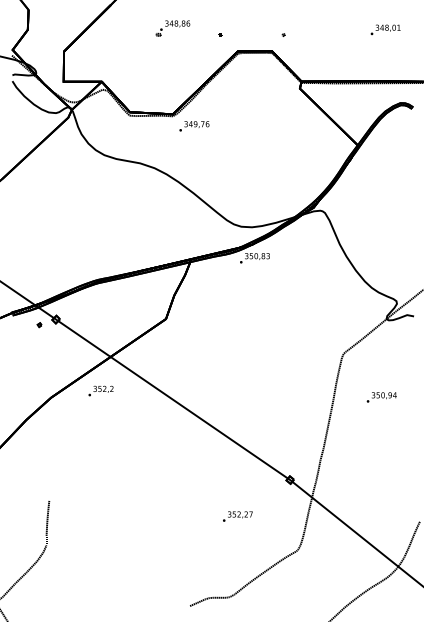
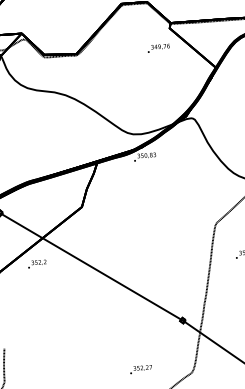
text: (194, 126) -> (158, 48), moved
text: (237, 516) -> (140, 369), moved

